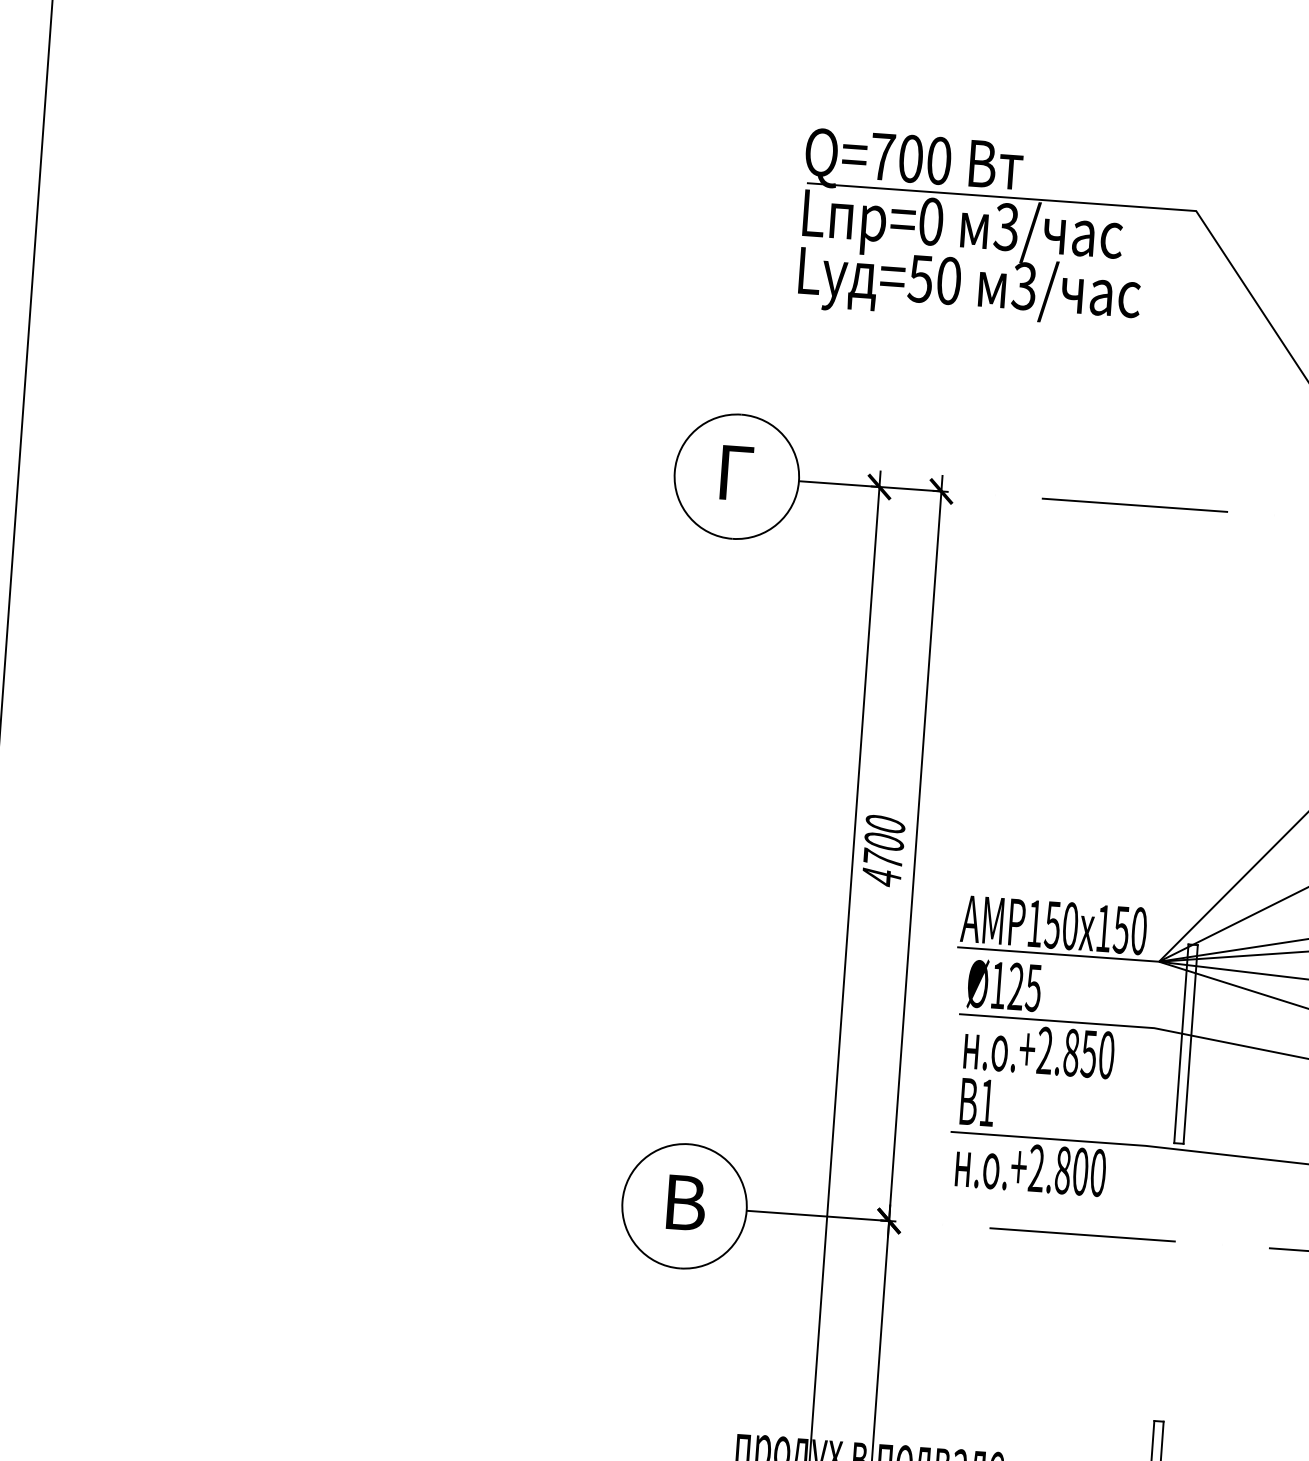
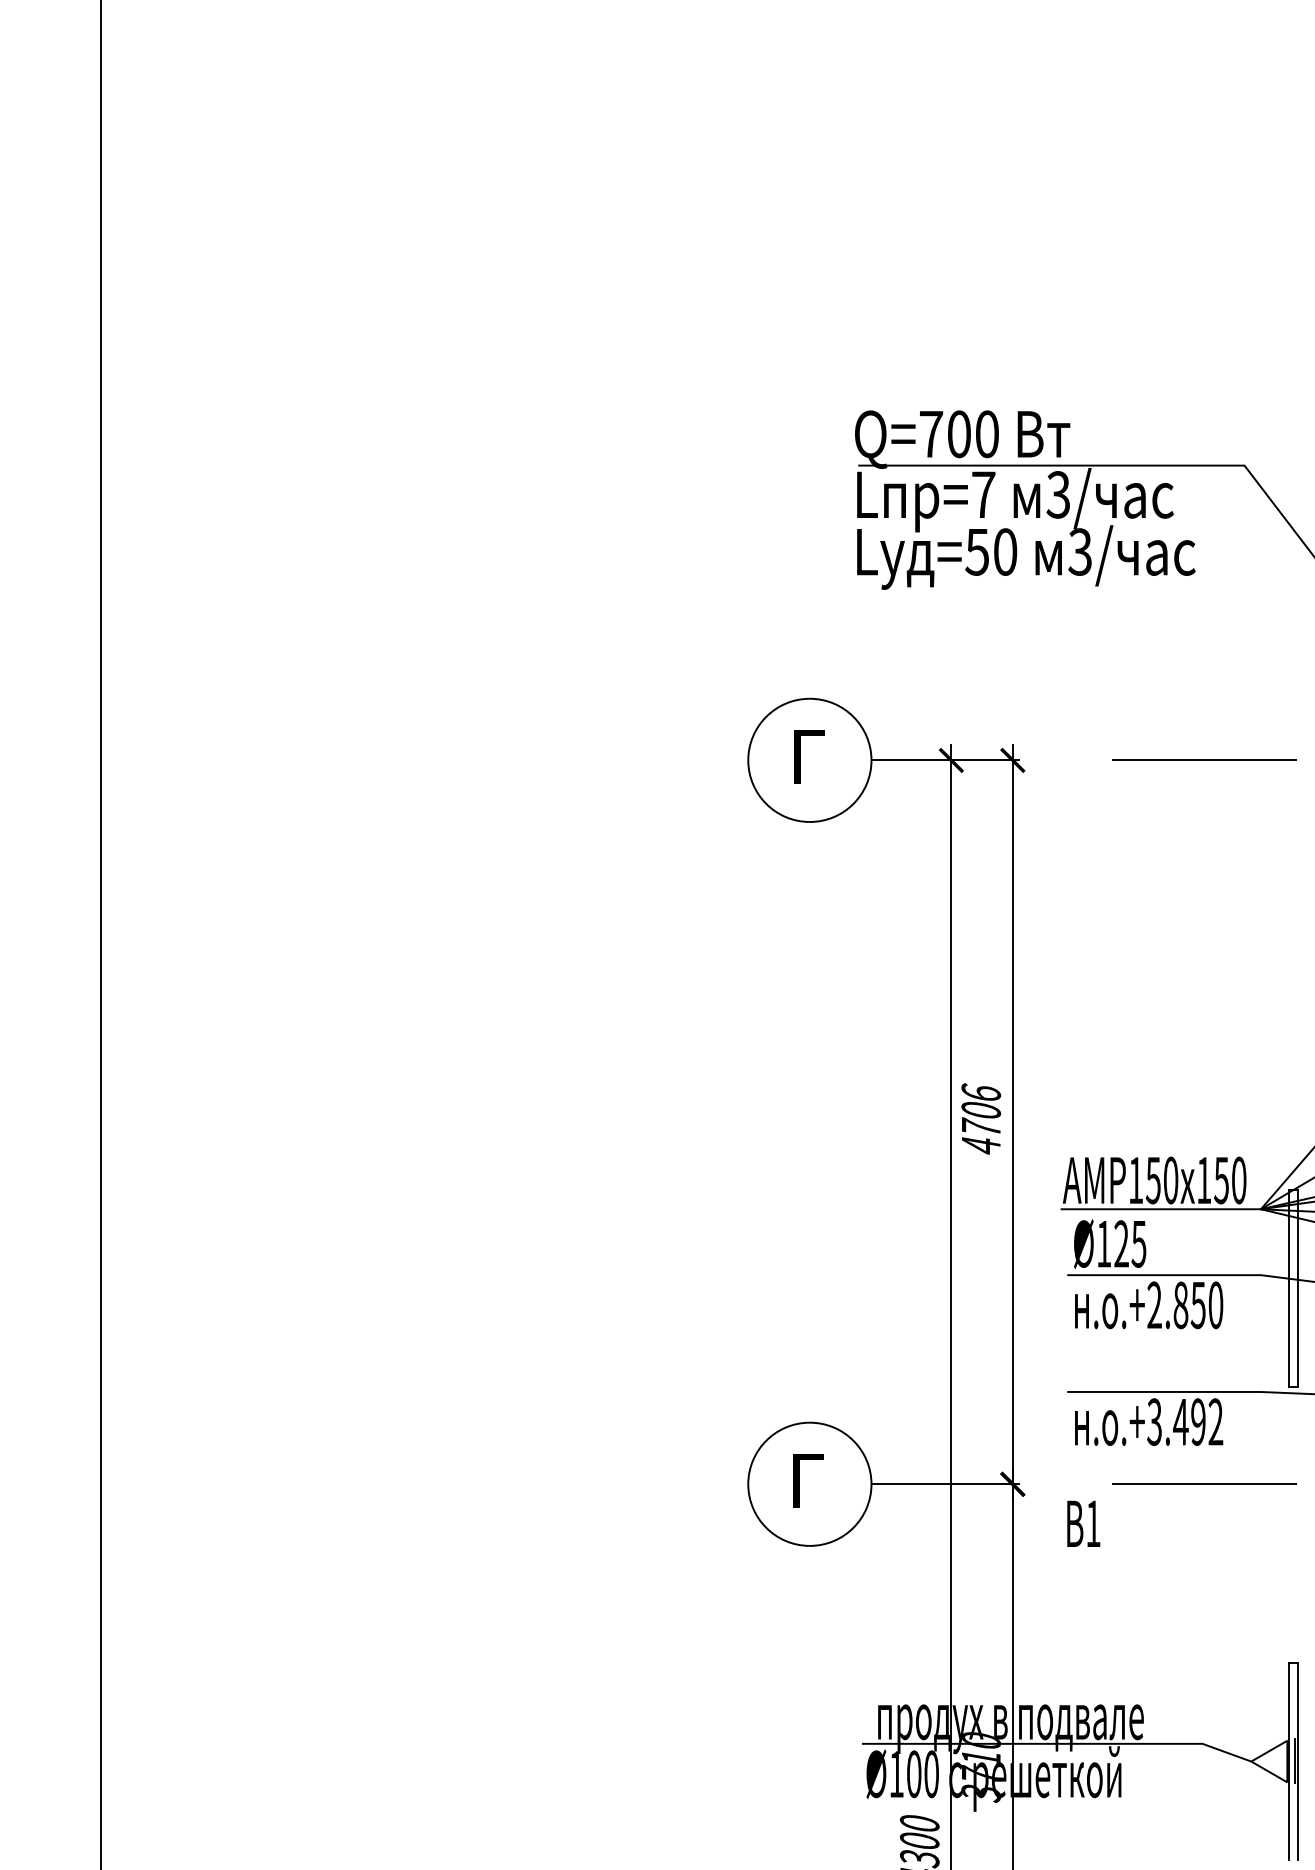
text: (931, 221) -> (983, 494), =0 -> =7
text: (885, 822) -> (981, 1091), 4700 -> 4706
text: (977, 1101) -> (1083, 1523), moved
text: (1067, 1170) -> (1185, 1421), .+2.800 -> .+3.492
text: (686, 1202) -> (811, 1480), В -> Г

